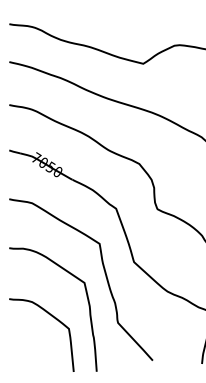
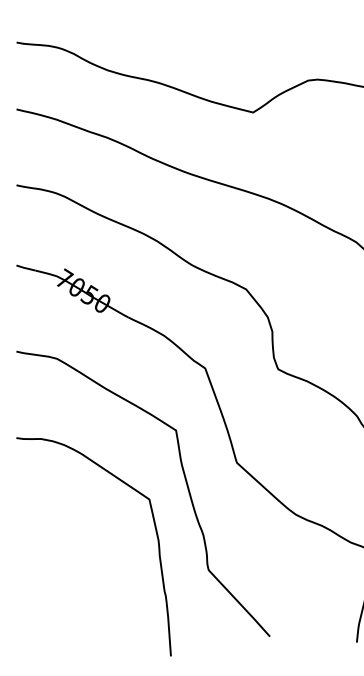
curve: (52, 317) -> (92, 560), removed

